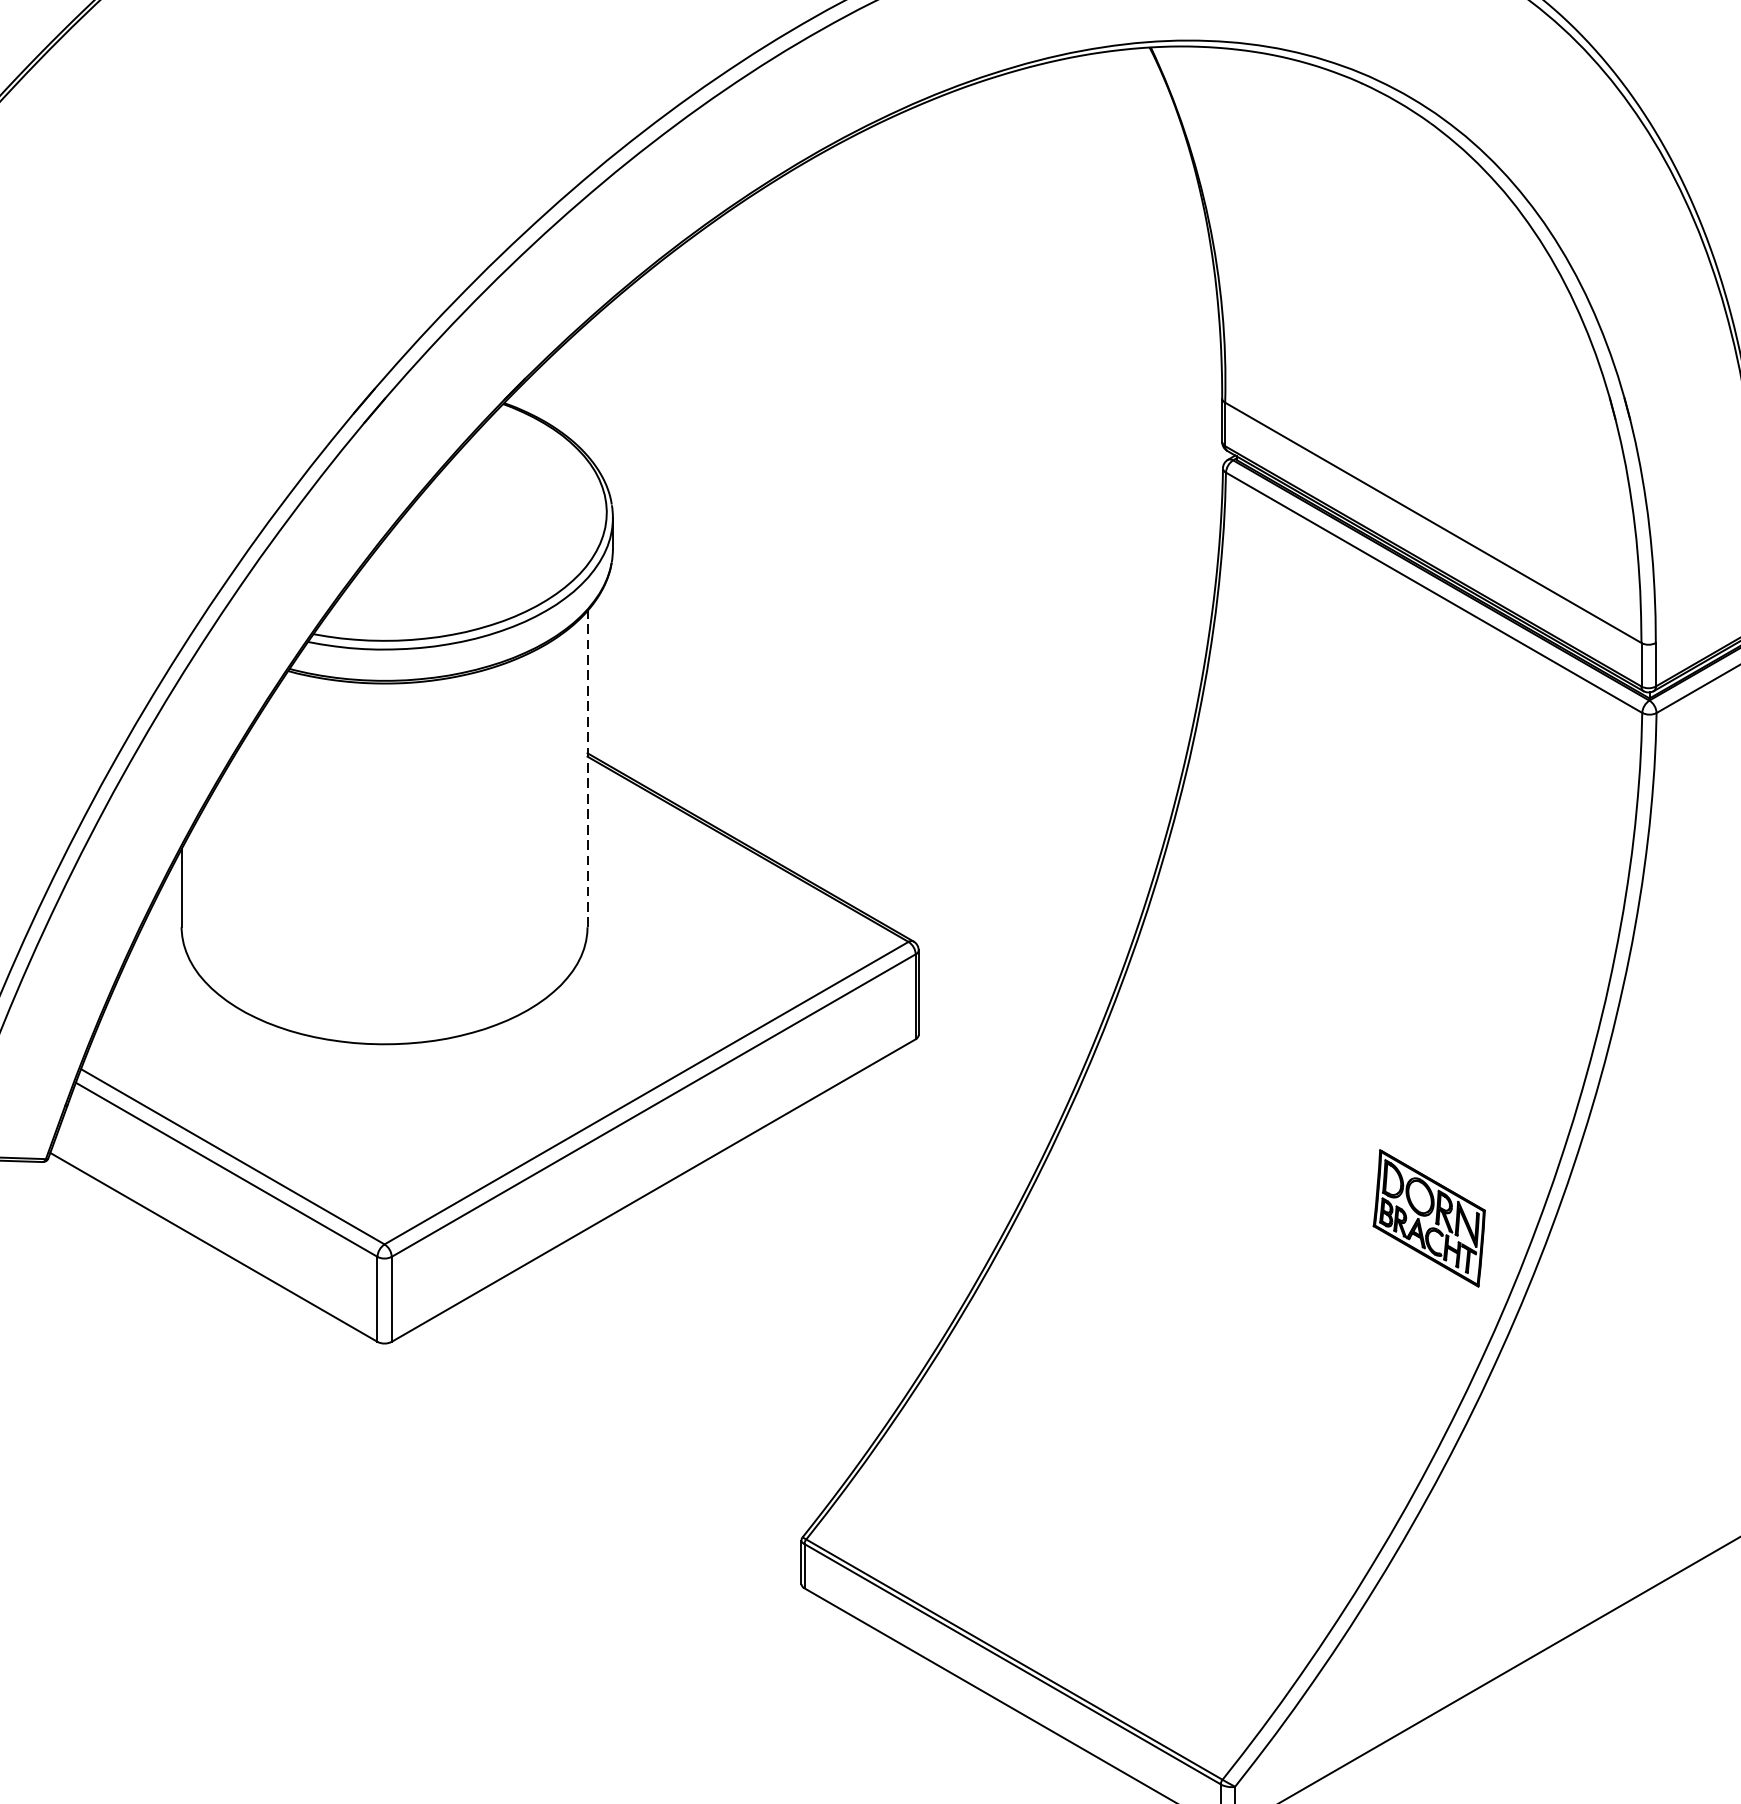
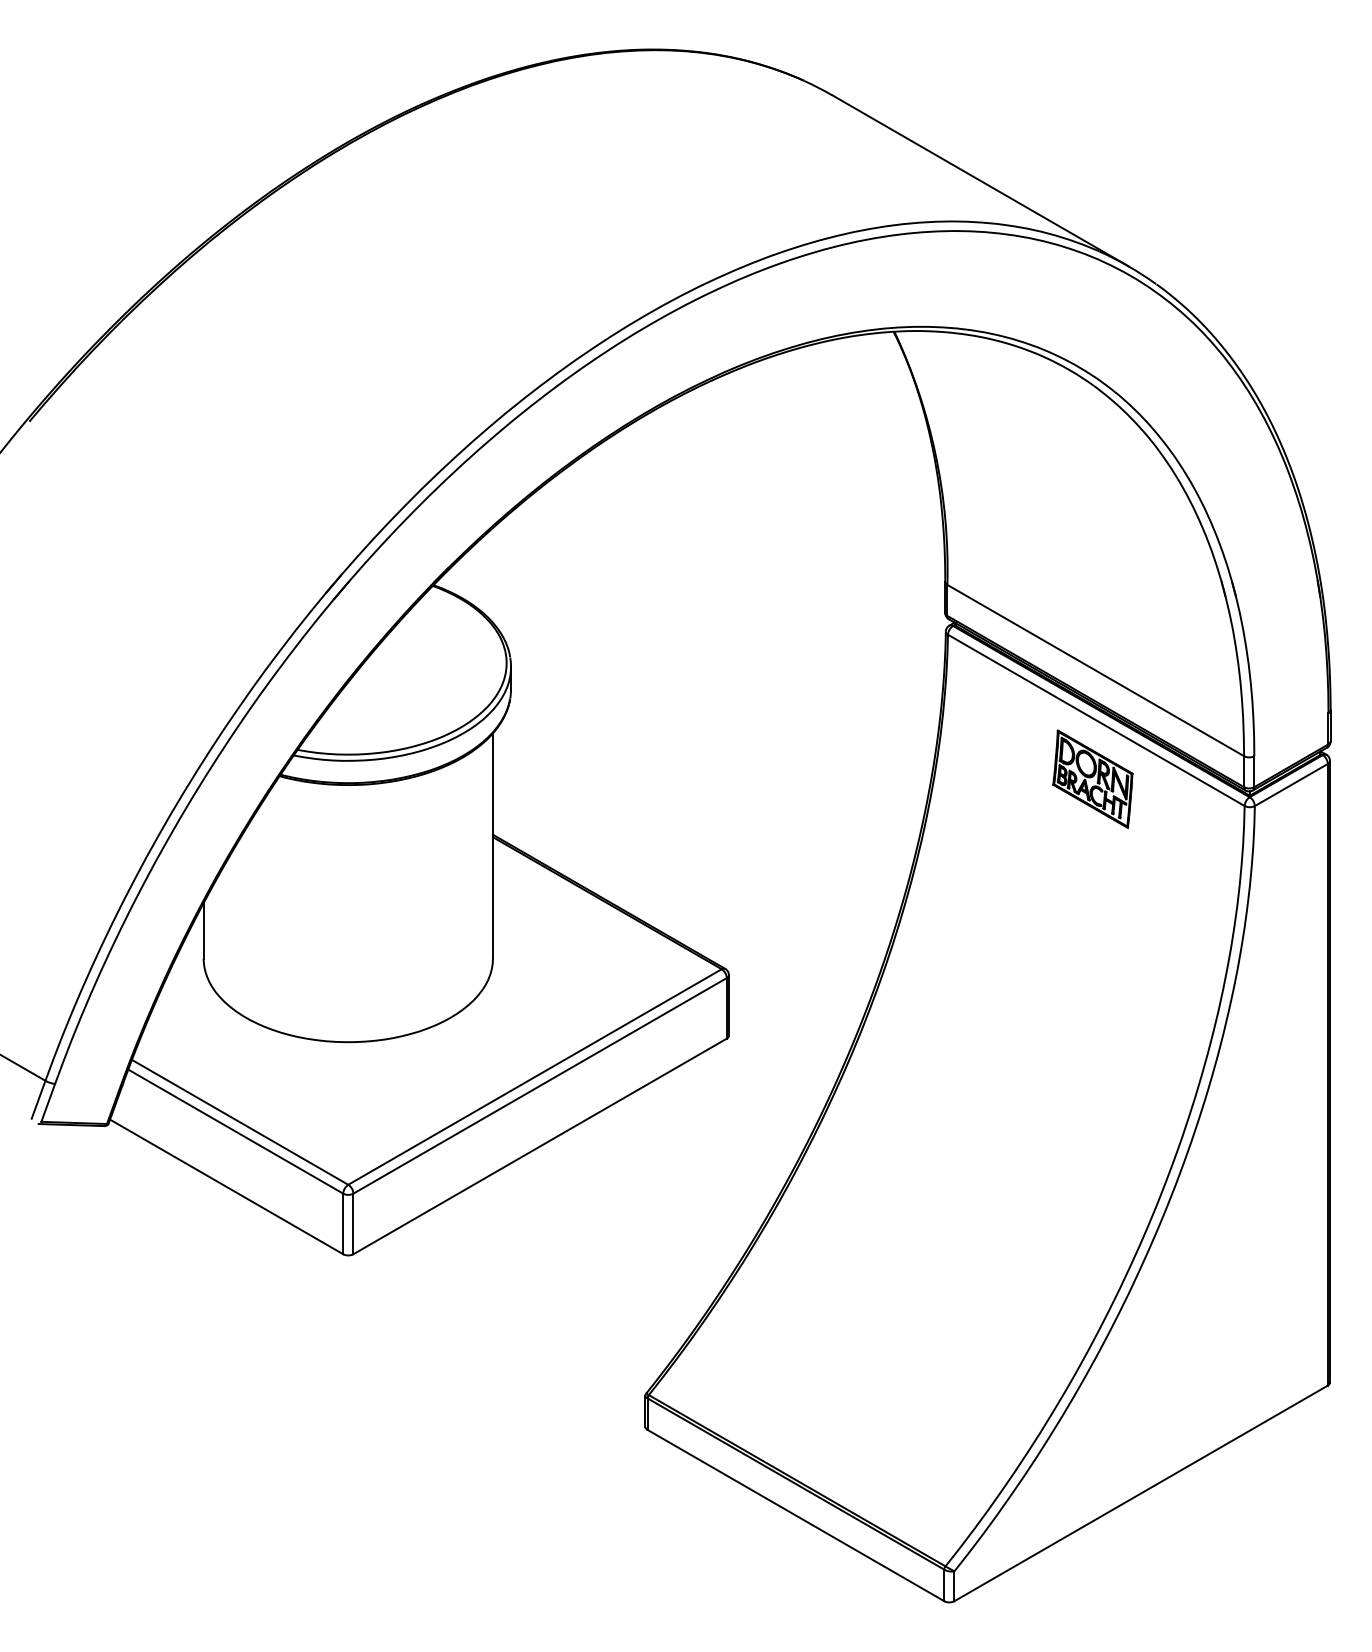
line: (586, 768) -> (492, 845), dashed -> solid
part: (1428, 1217) -> (1092, 778), moved

